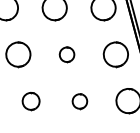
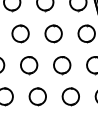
part: (66, 54) -> (53, 33), size x1.67
part: (31, 101) -> (29, 65), size x1.43
part: (80, 101) -> (62, 65), size x1.67

